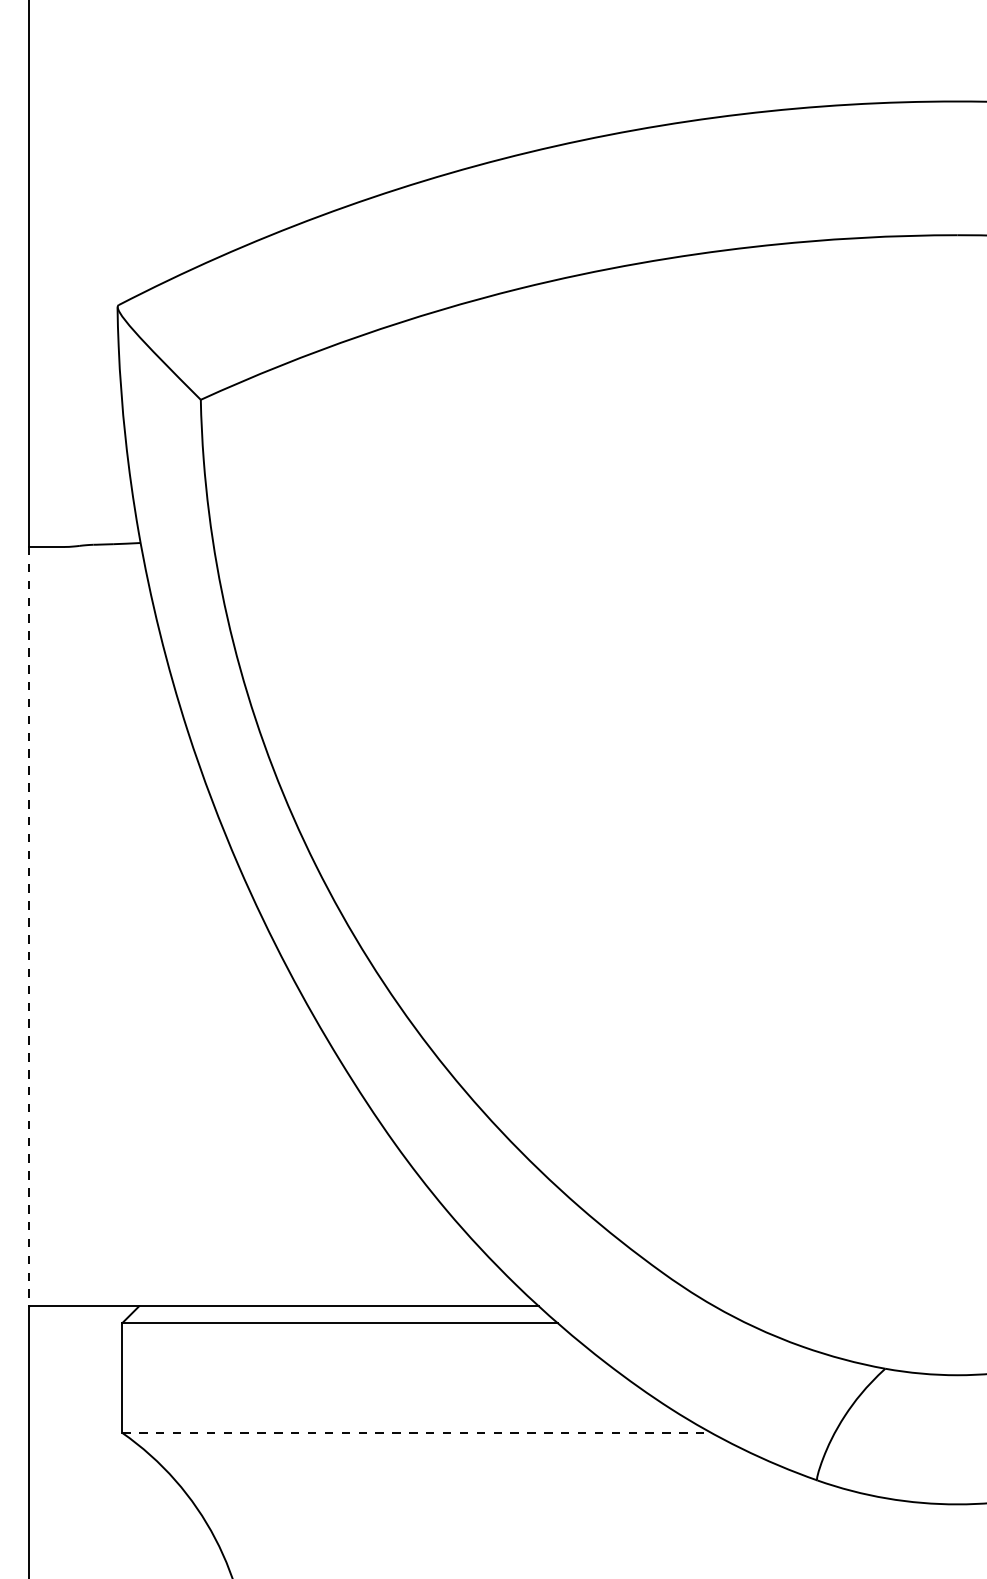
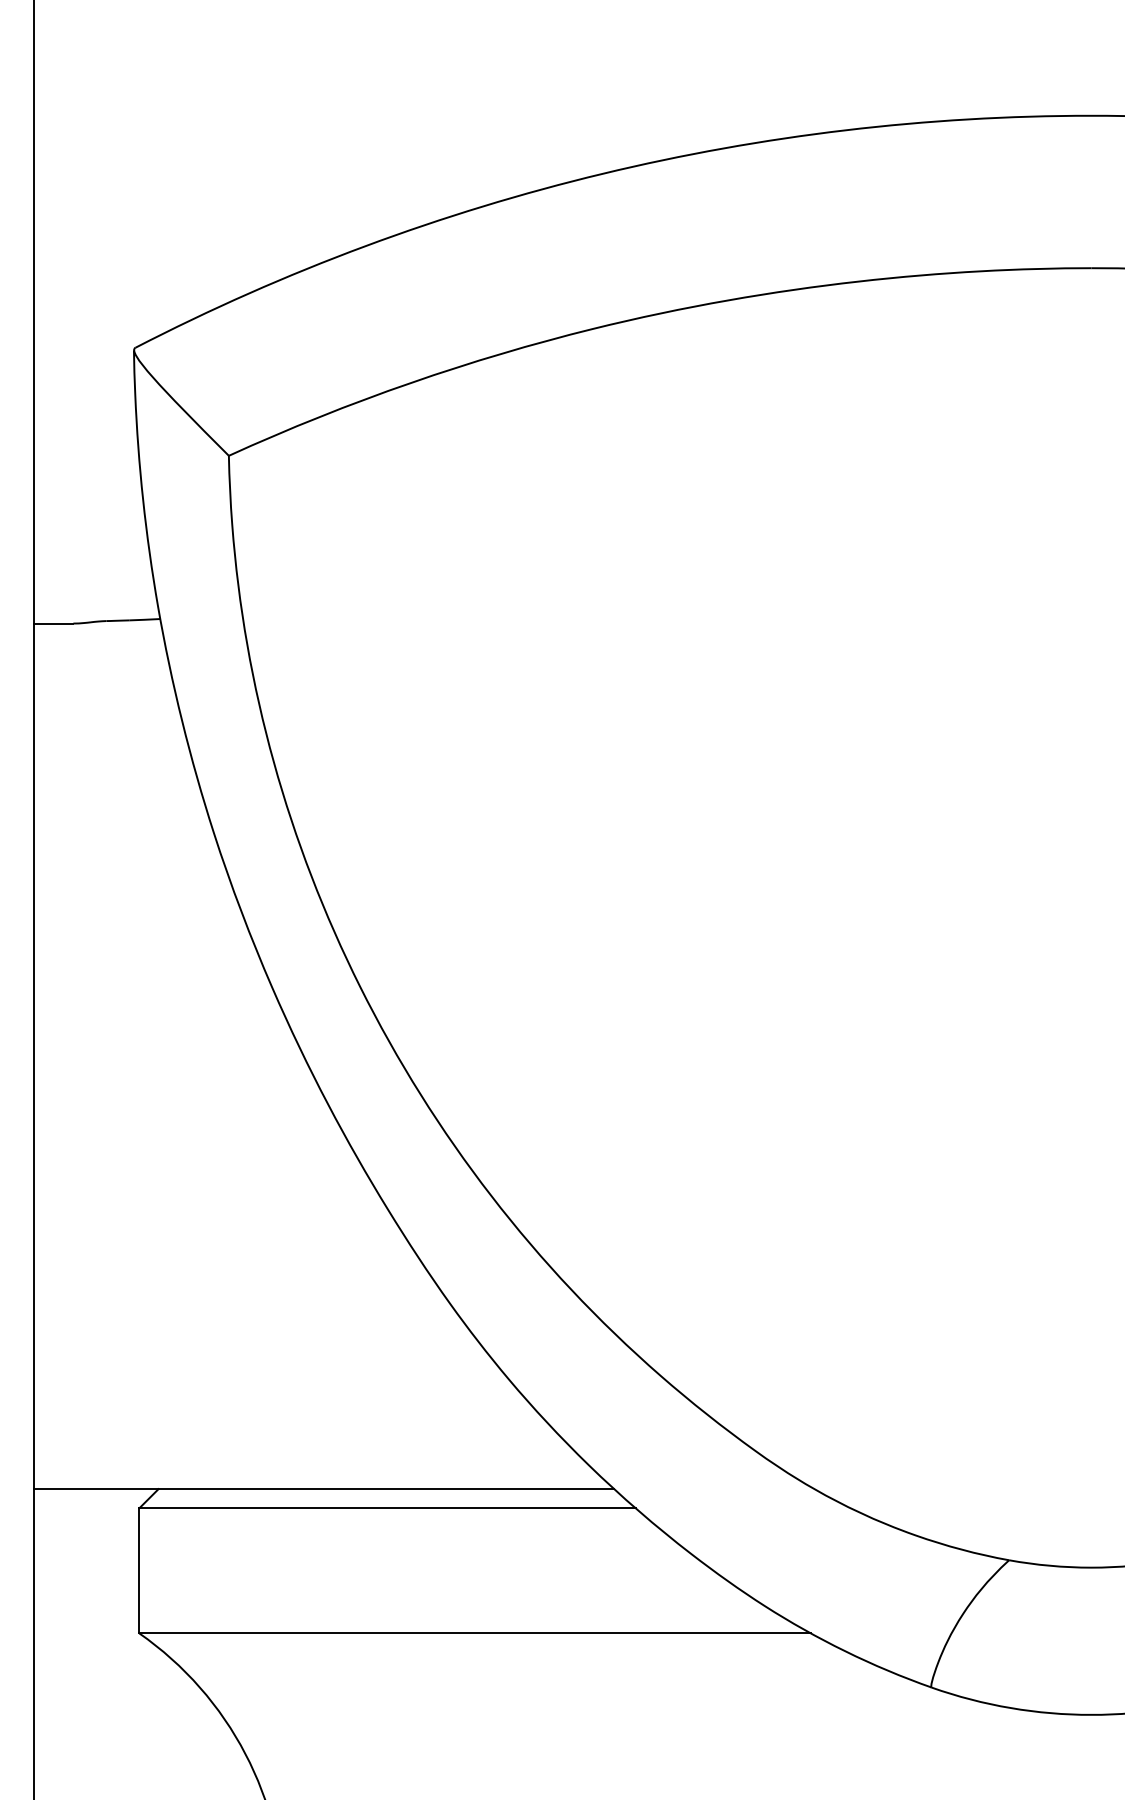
line: (29, 926) -> (33, 1056), dashed -> solid
line: (417, 1432) -> (475, 1633), dashed -> solid

